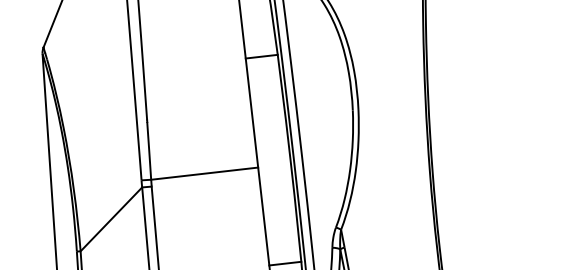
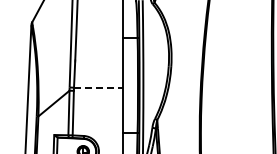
line: (206, 172) -> (99, 87), solid -> dashed

